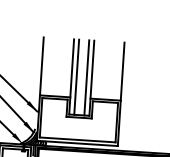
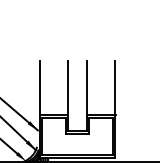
line: (76, 76) -> (72, 95), removed
line: (87, 77) -> (82, 95), removed

